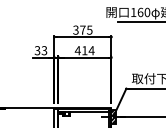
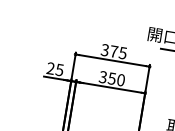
text: (40, 50) -> (54, 68), 33 -> 25
text: (84, 50) -> (111, 78), 414 -> 350

